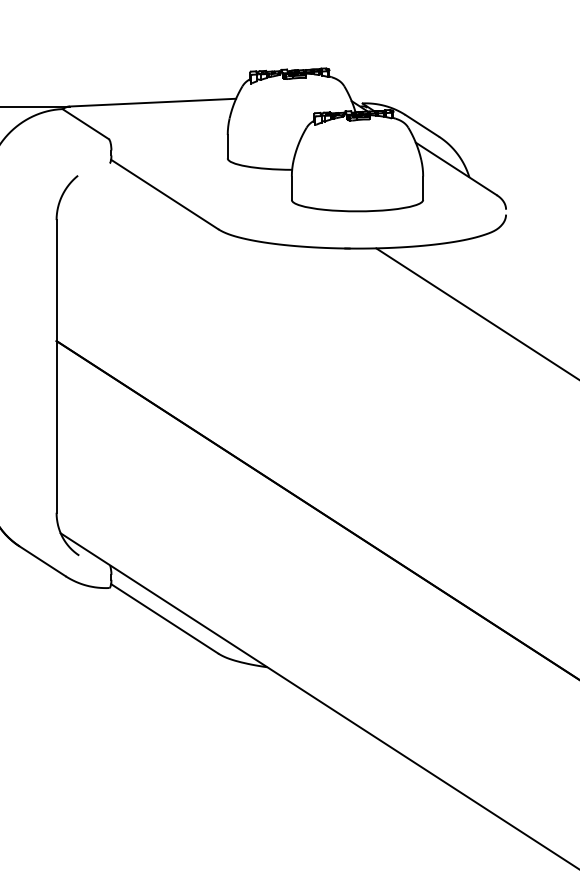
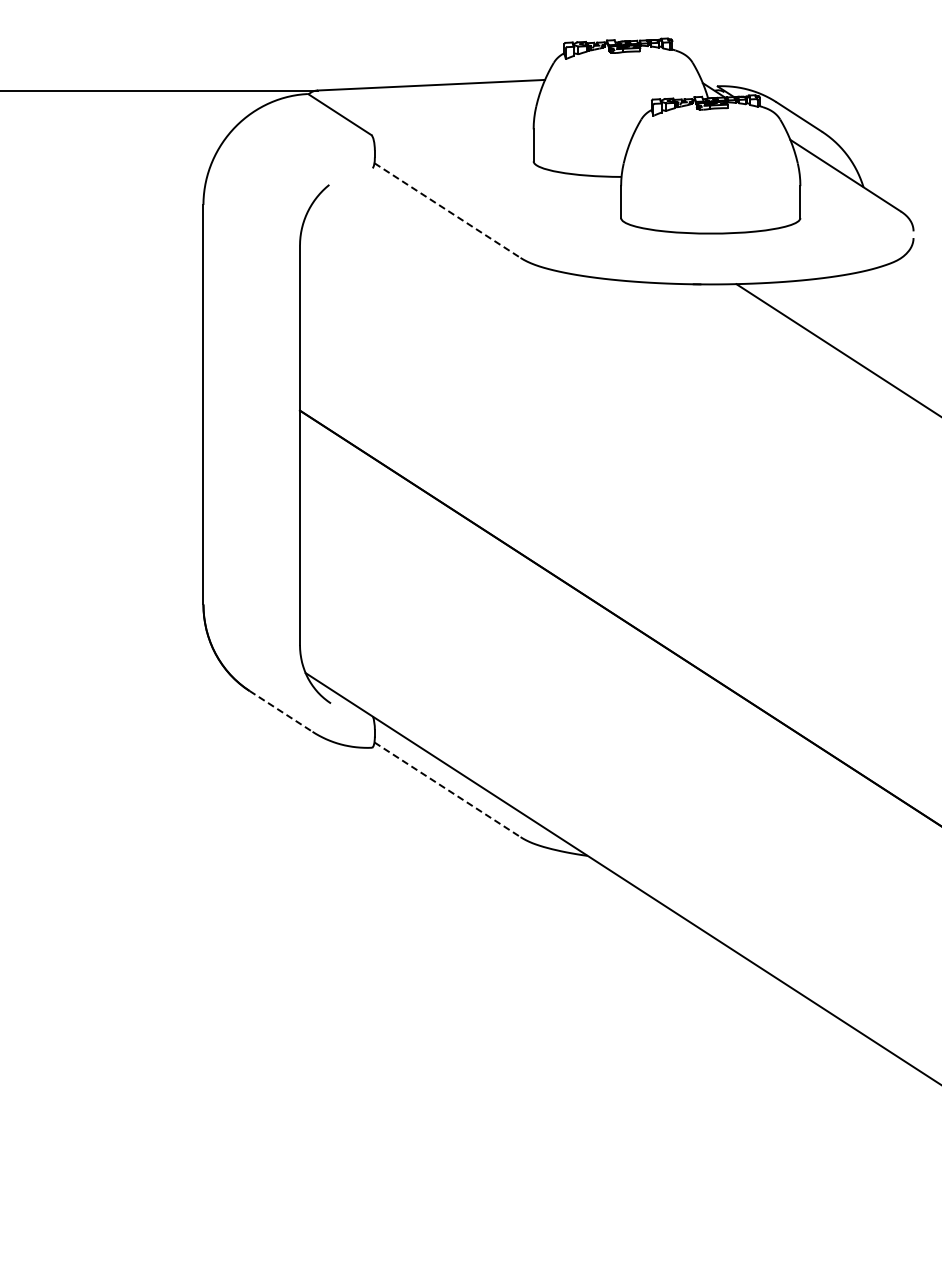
line: (164, 194) -> (447, 210), solid -> dashed
line: (43, 561) -> (281, 711), solid -> dashed
line: (164, 619) -> (447, 790), solid -> dashed

